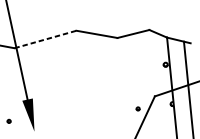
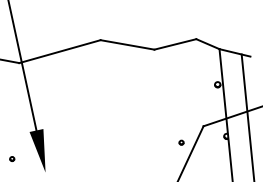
line: (45, 39) -> (60, 51), dashed -> solid

